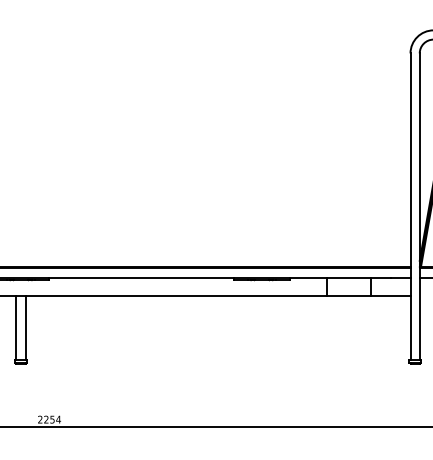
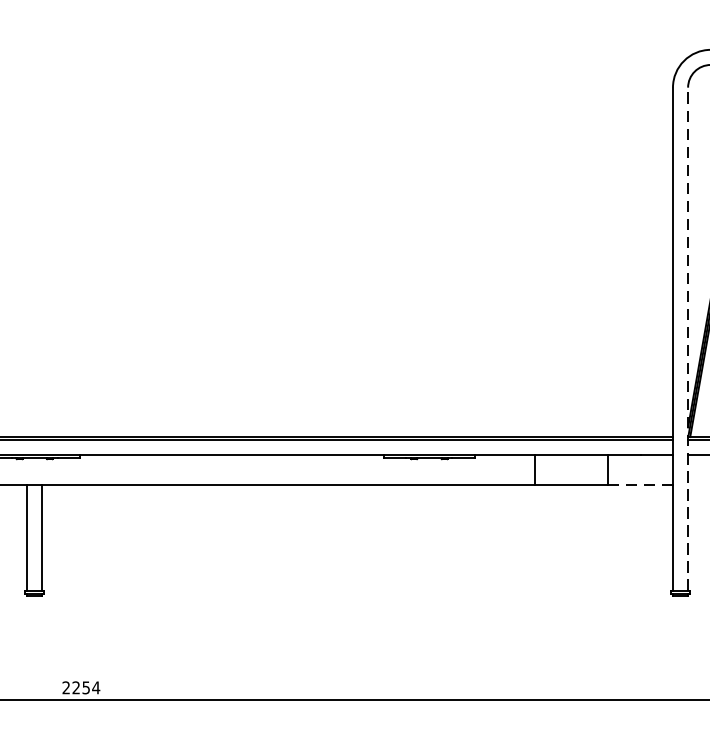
line: (419, 206) -> (687, 338), solid -> dashed
line: (390, 296) -> (640, 485), solid -> dashed

